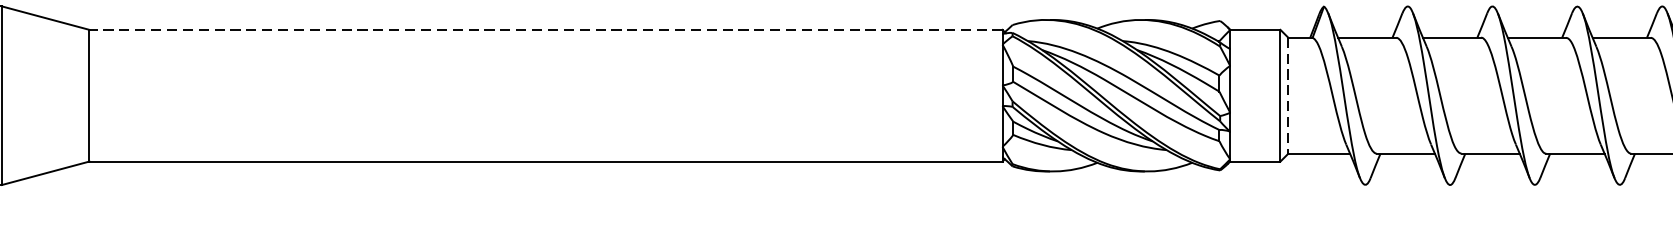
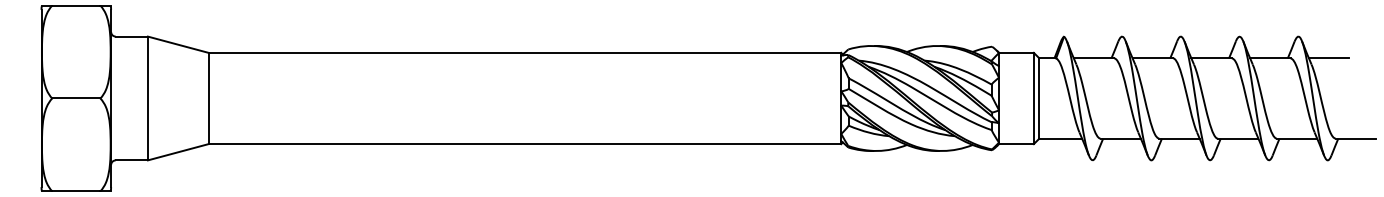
line: (545, 29) -> (524, 52), dashed -> solid
line: (1288, 95) -> (1039, 98), dashed -> solid

